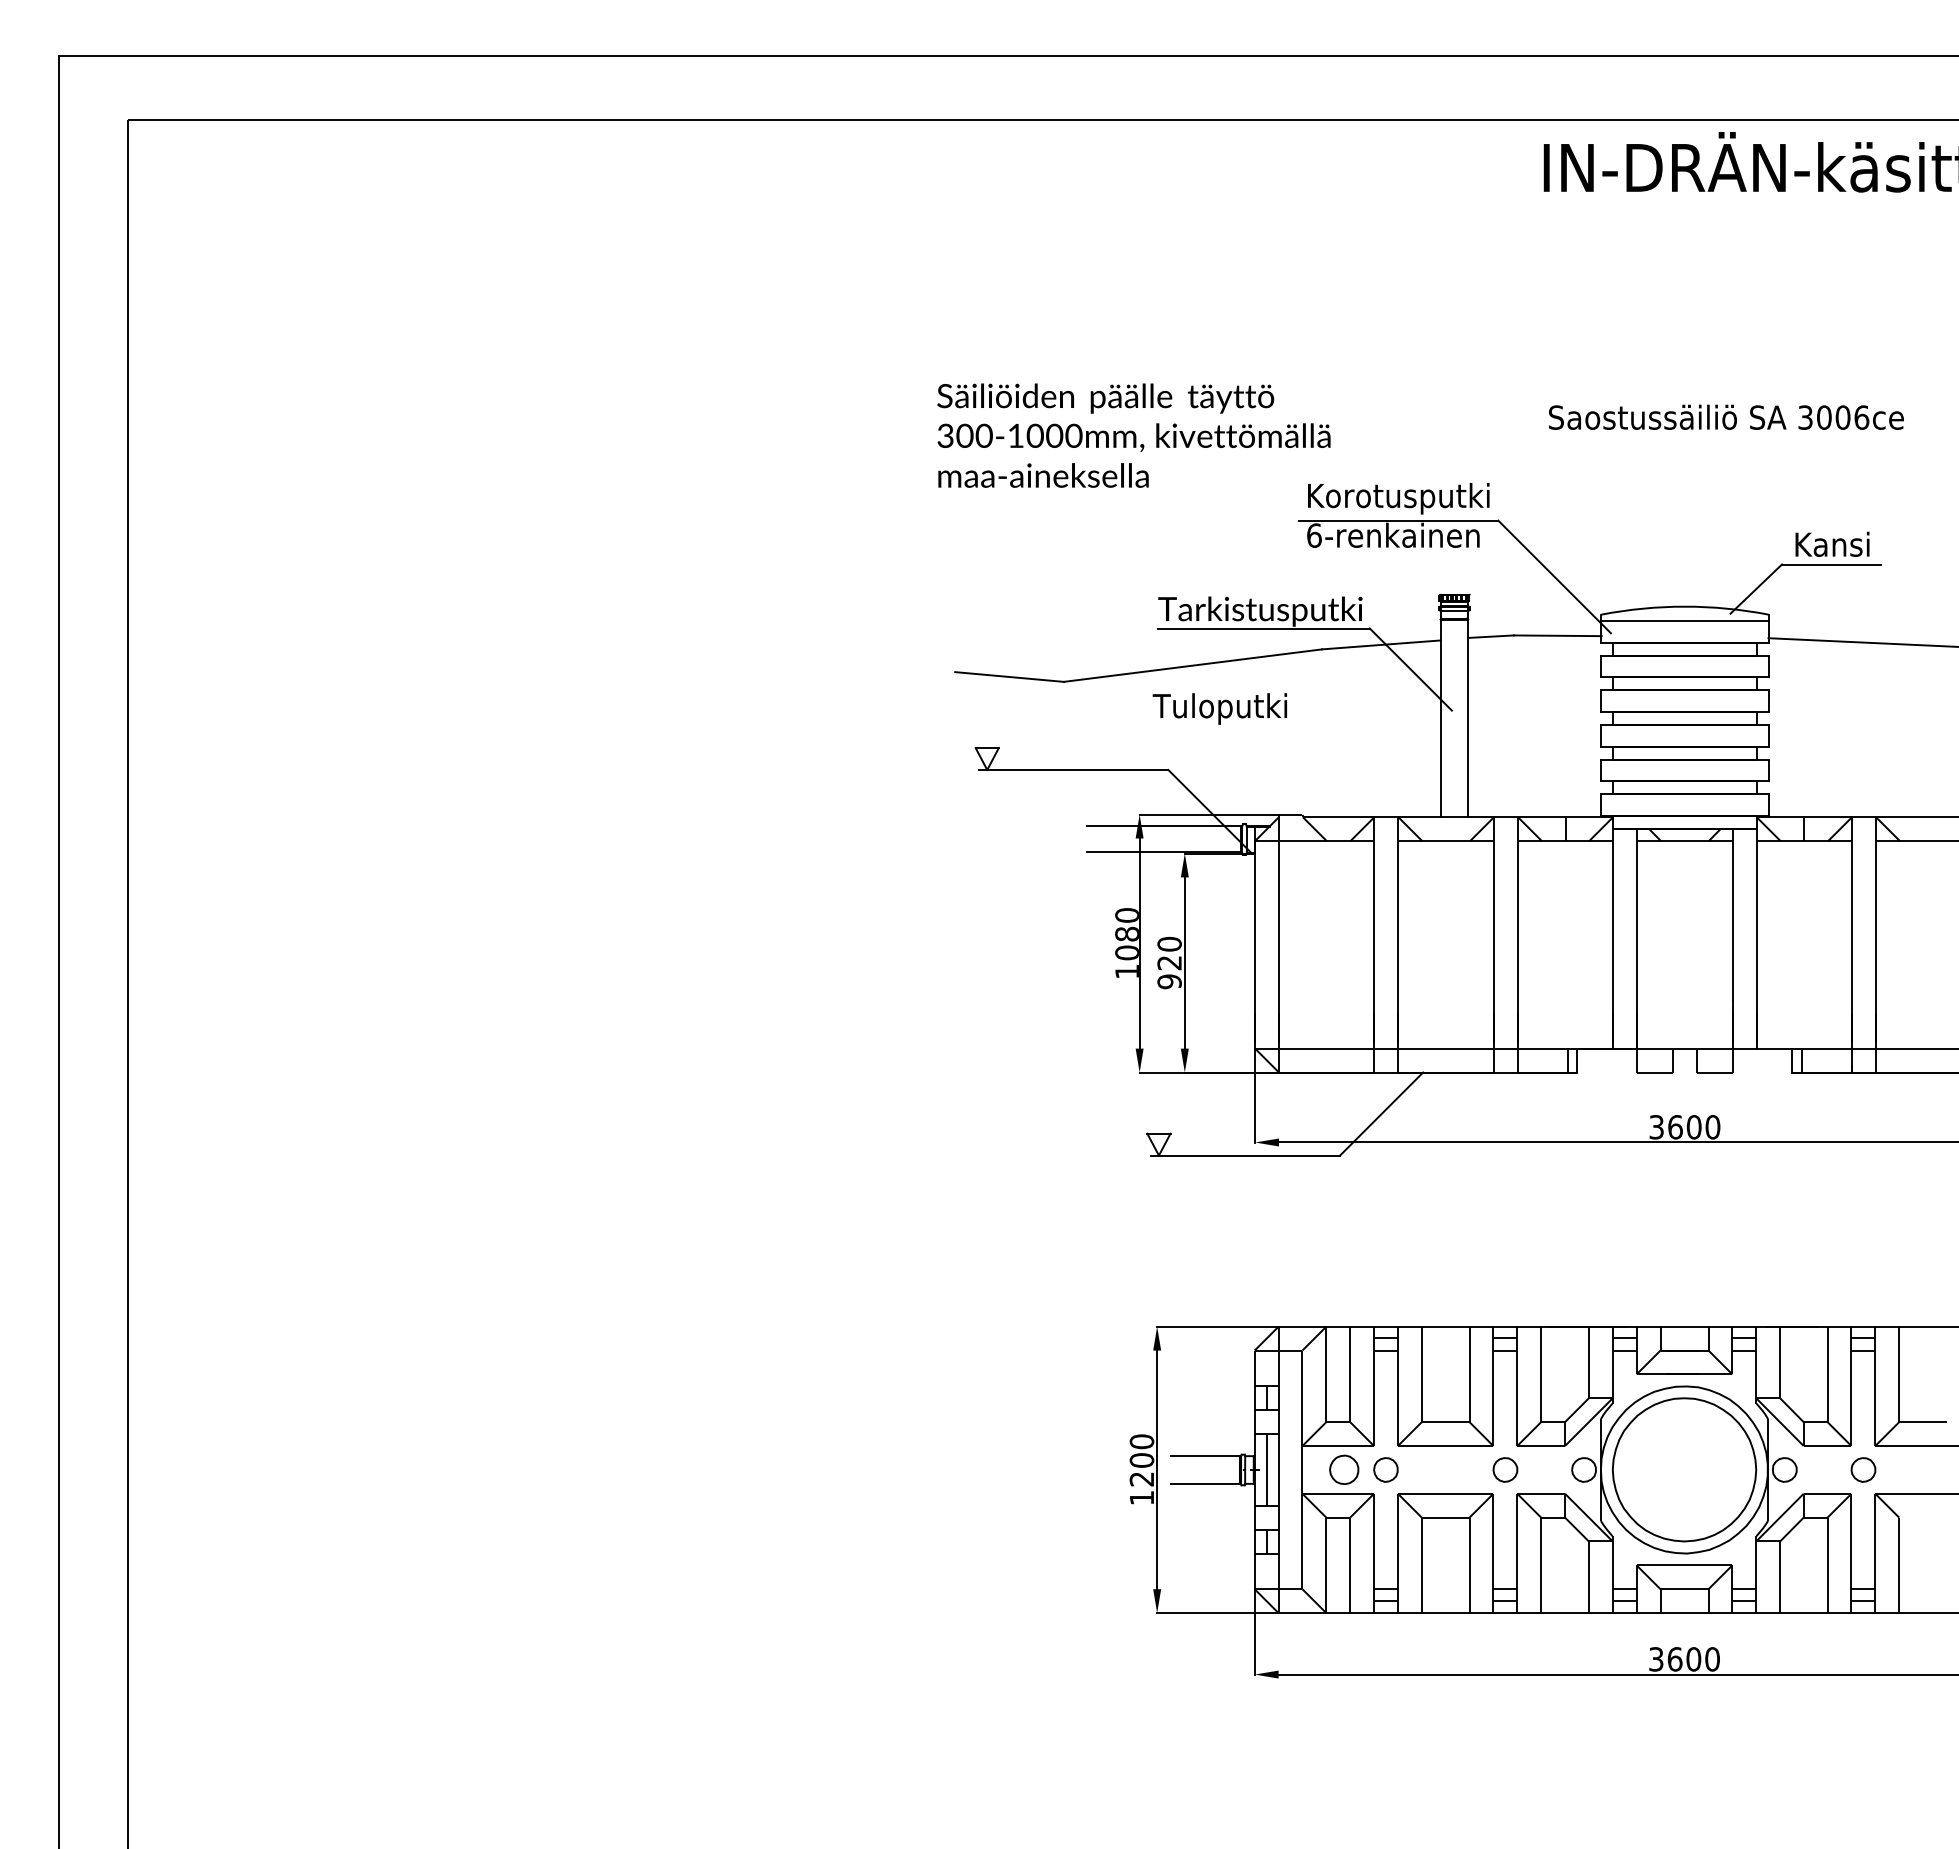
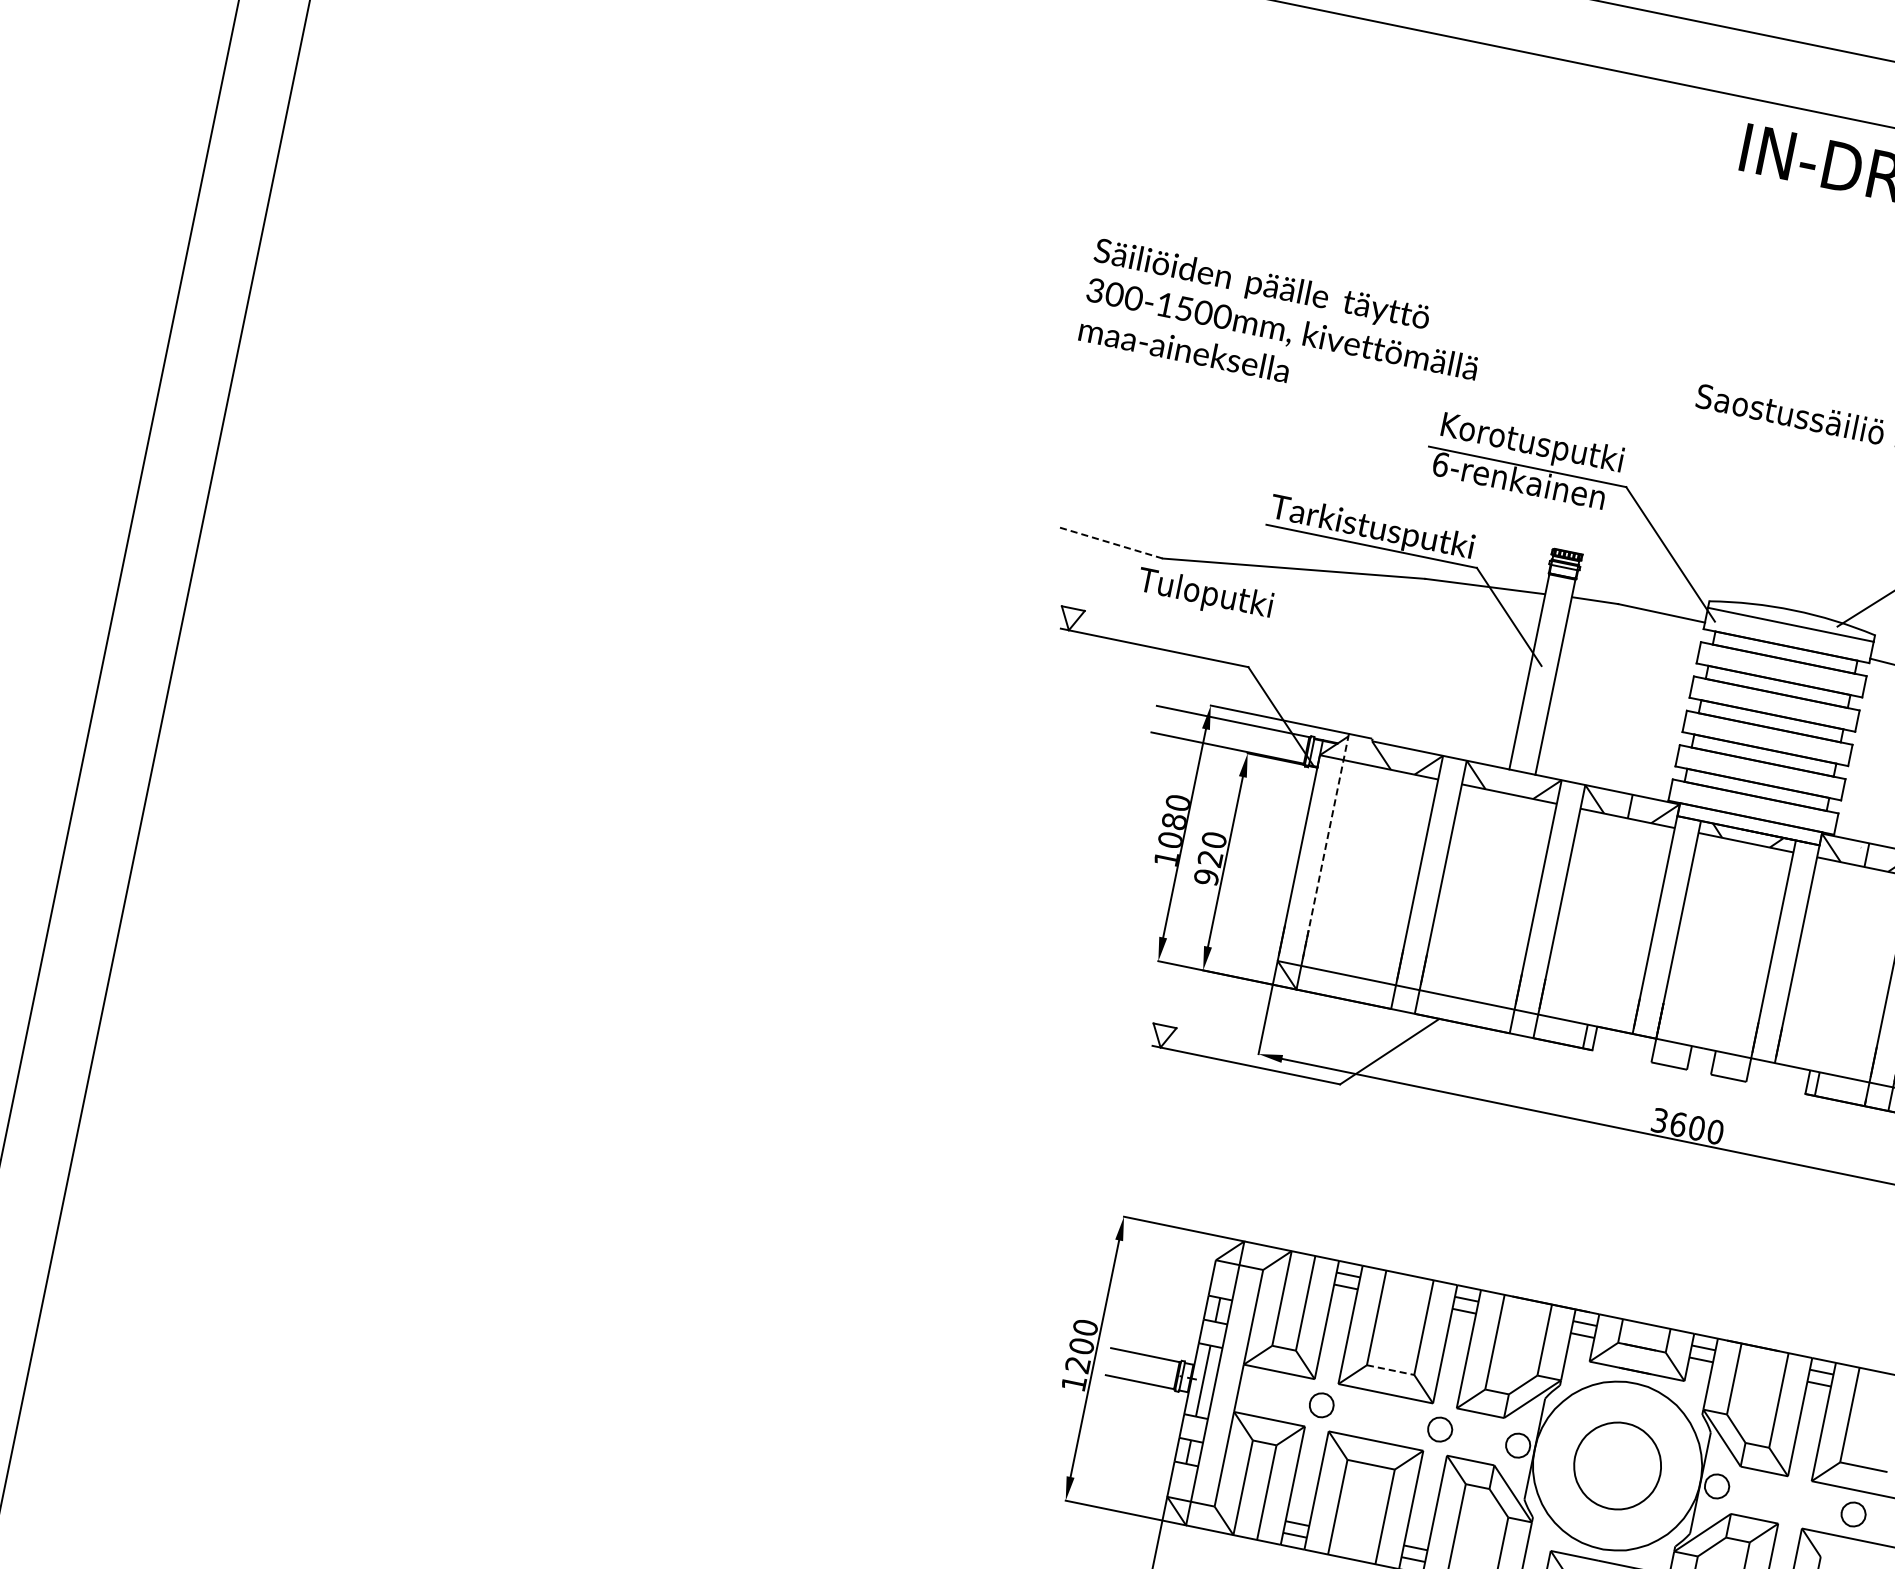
text: (1034, 435) -> (1183, 308), 300-1000mm, -> 300-1500mm,
line: (1009, 677) -> (1109, 543), solid -> dashed
text: (1219, 708) -> (1204, 594), moved
line: (1278, 929) -> (1325, 847), solid -> dashed
line: (1445, 1422) -> (1390, 1370), solid -> dashed
part: (1344, 1469) -> (1280, 1396), removed
part: (1684, 1469) -> (1617, 1465), size x0.6
part: (1863, 1469) -> (1853, 1514), moved

